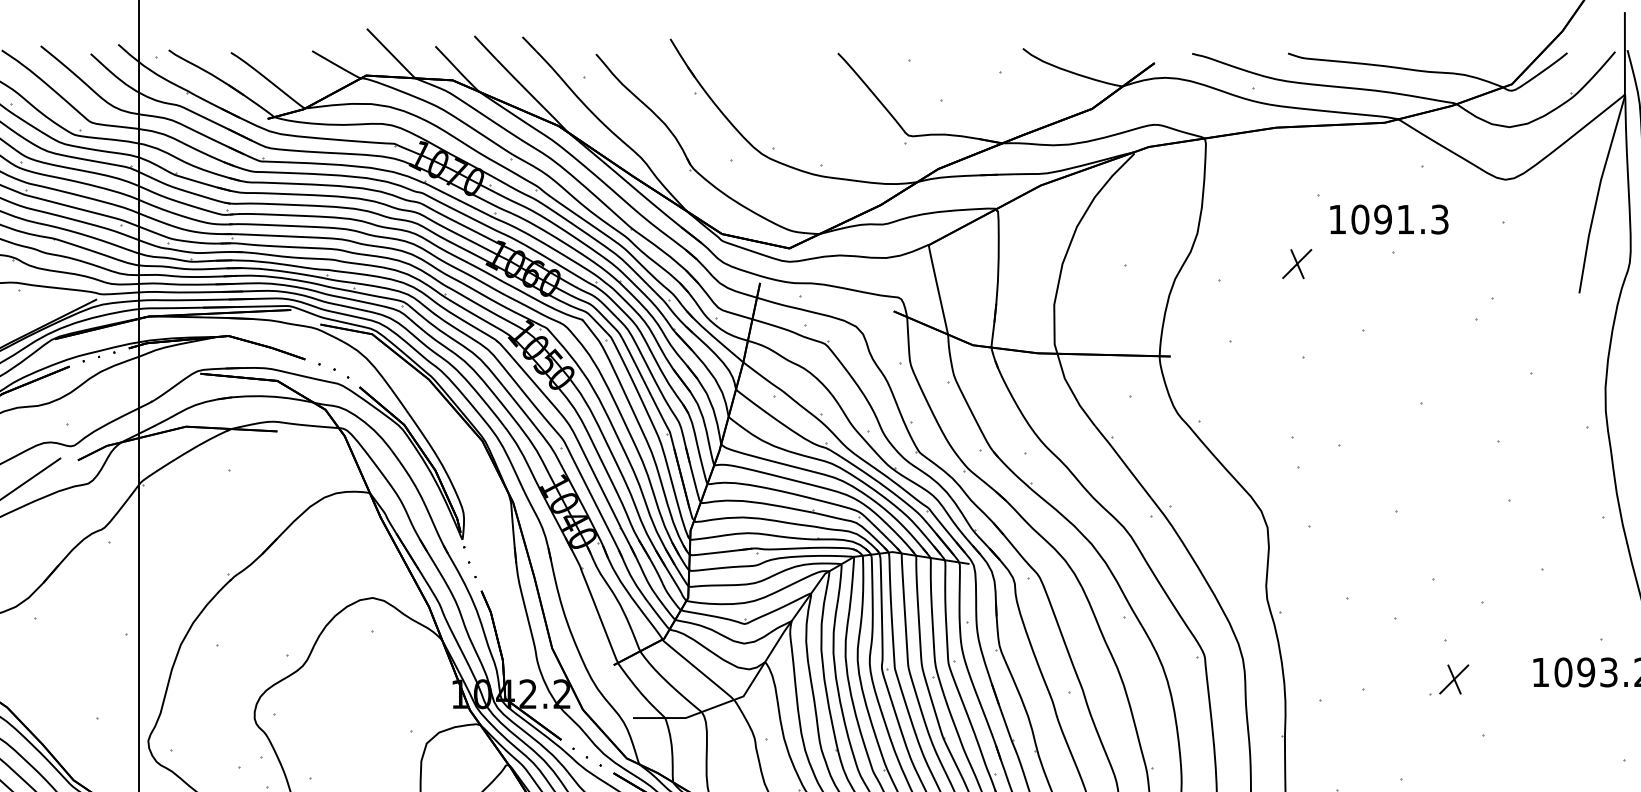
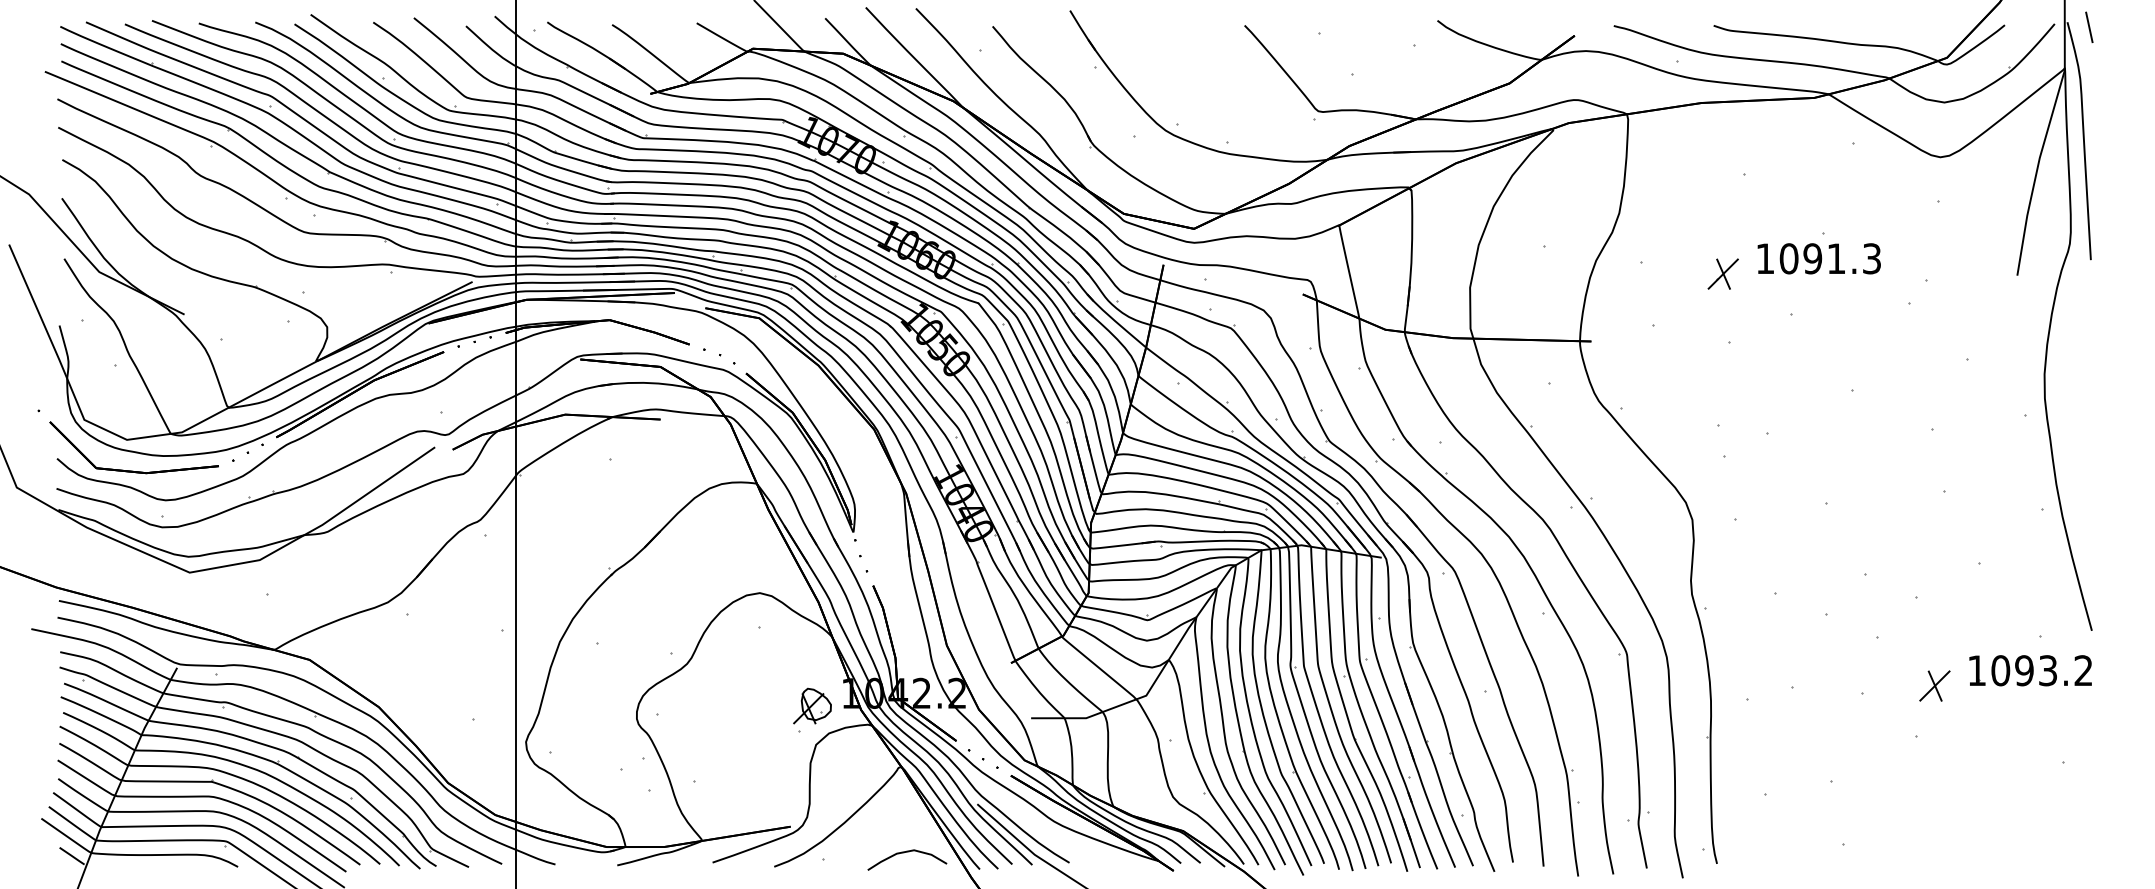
text: (1388, 219) -> (1818, 258), moved
part: (1296, 263) -> (1722, 273), moved
part: (1453, 678) -> (1934, 685), moved
part: (423, 705) -> (812, 705), added

